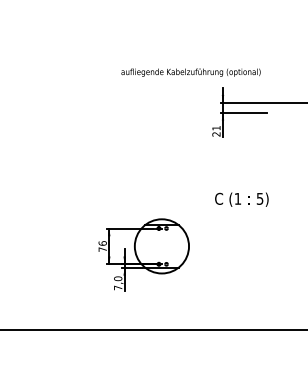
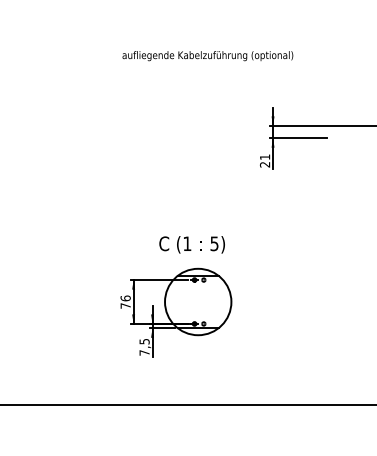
text: (190, 72) -> (207, 56), moved
text: (241, 199) -> (191, 244), moved
text: (118, 278) -> (144, 341), 7,0 -> 7,5

